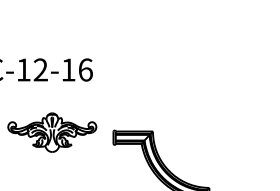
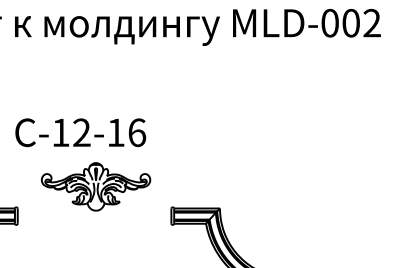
part: (52, 132) -> (96, 186), moved

